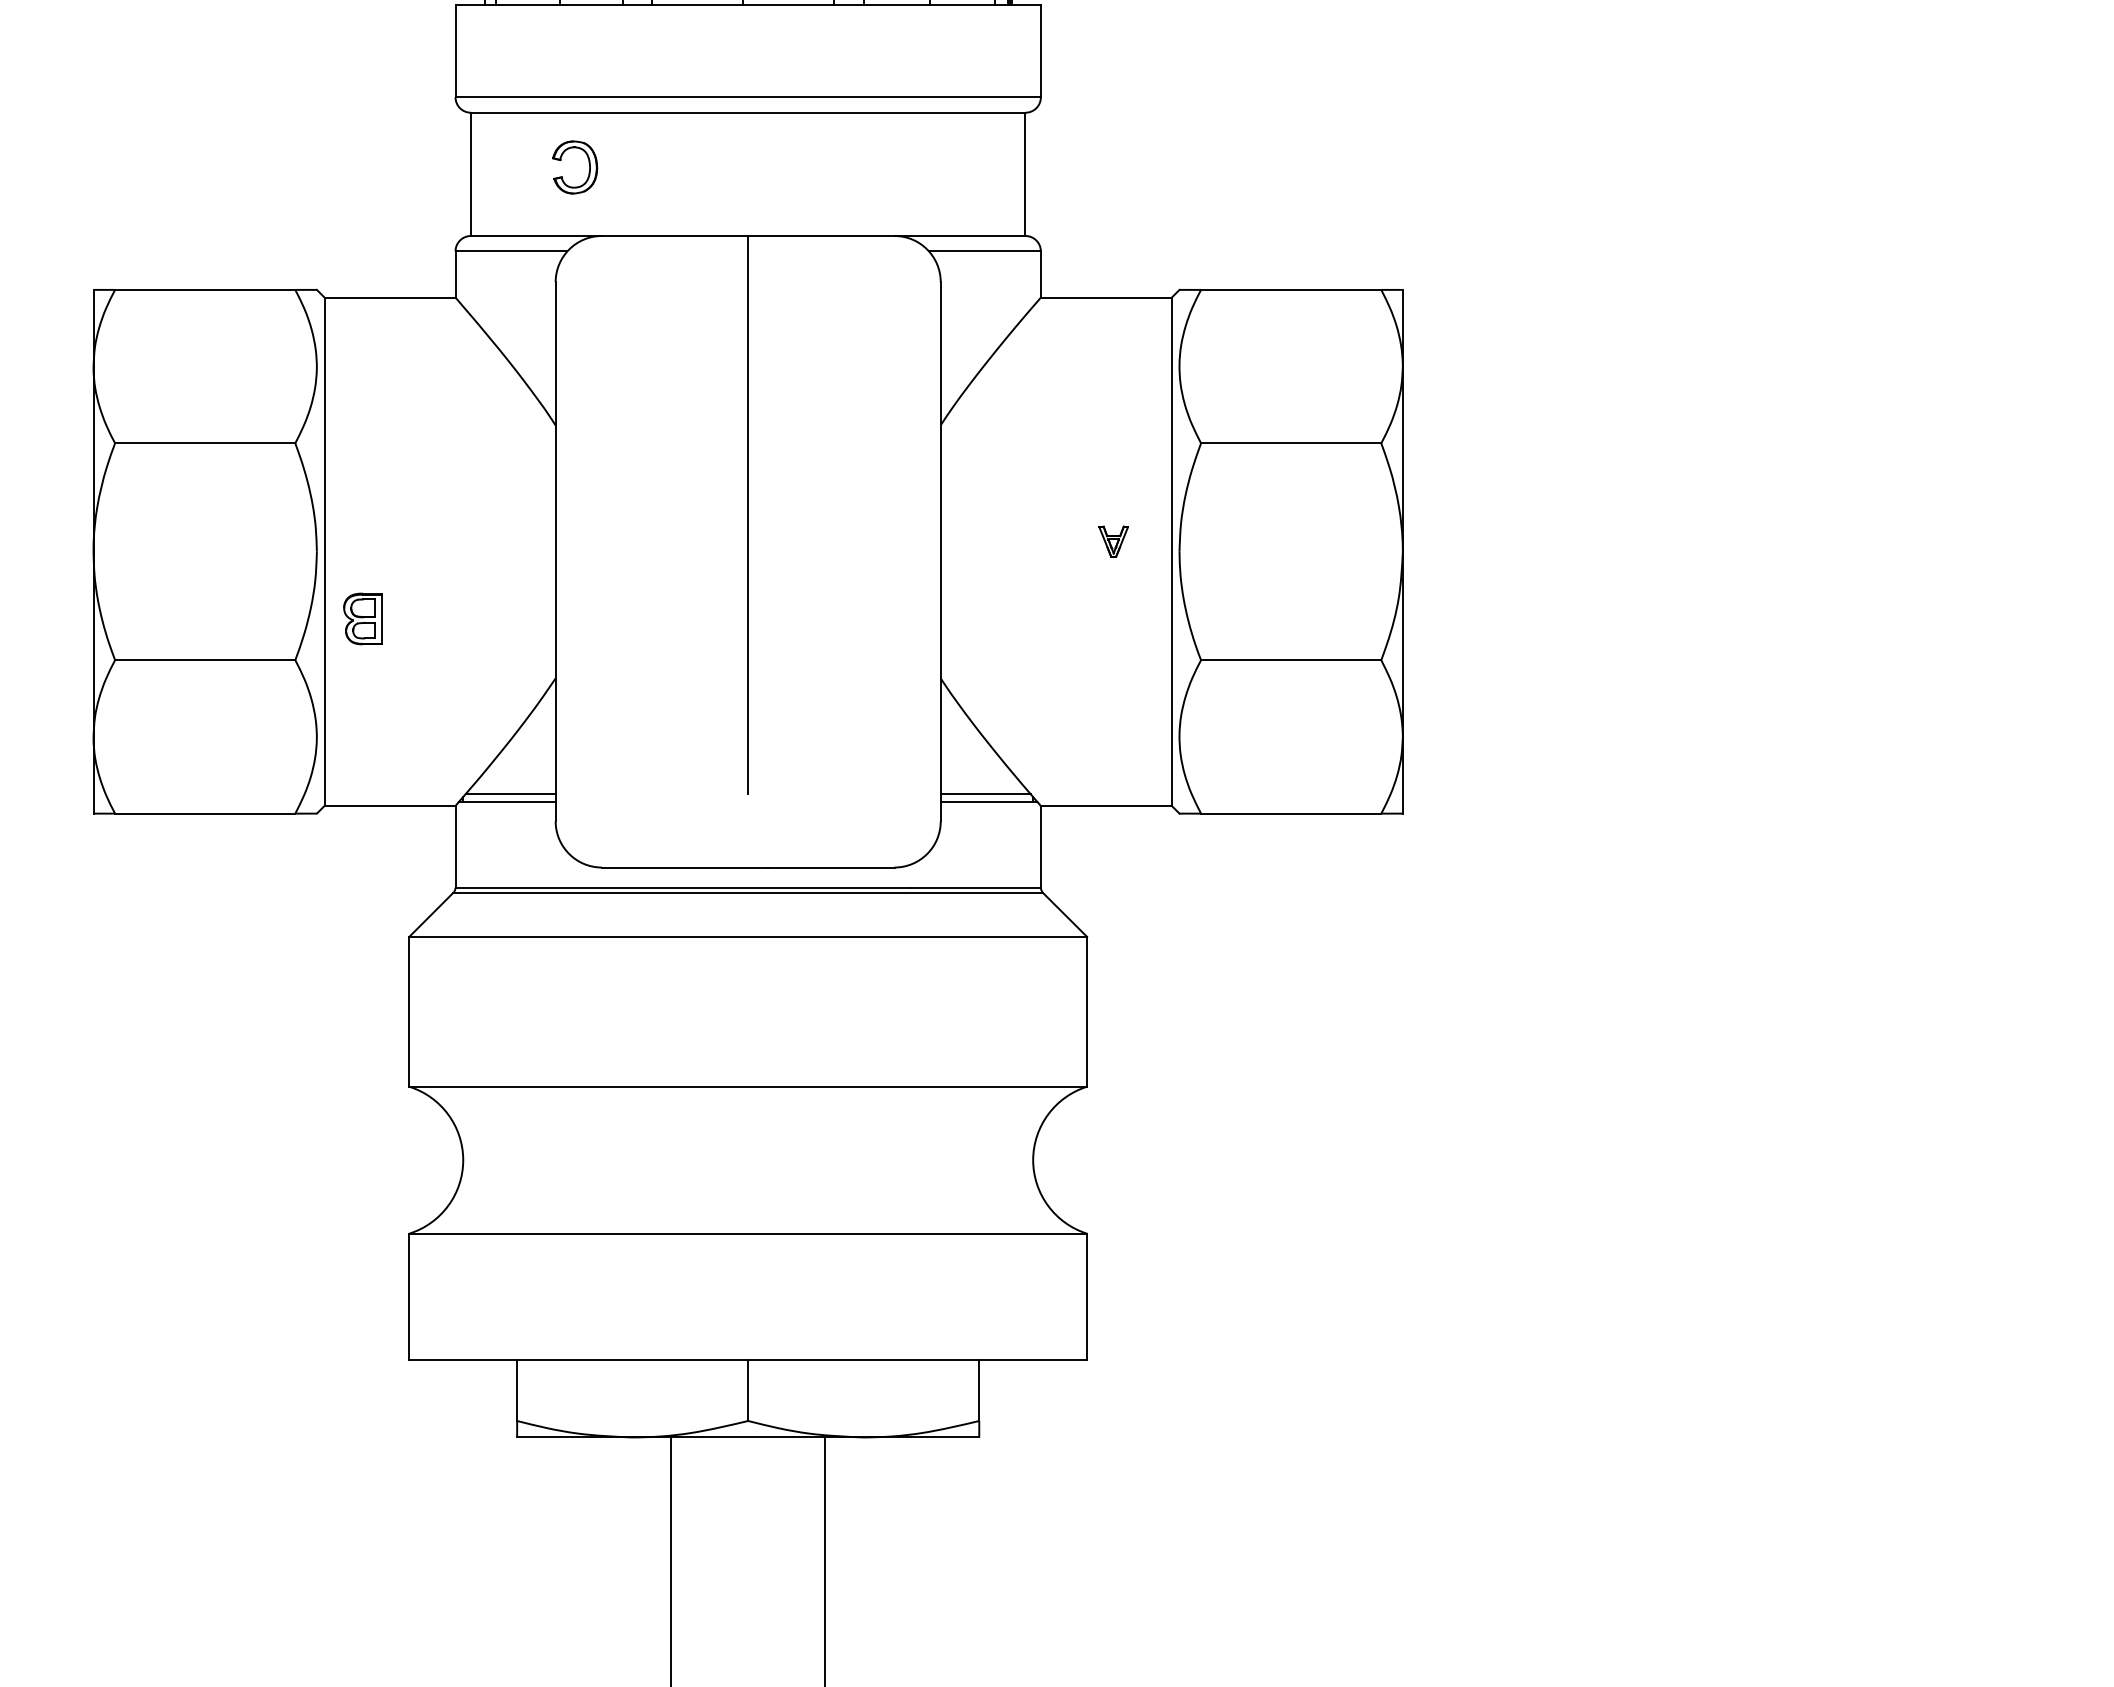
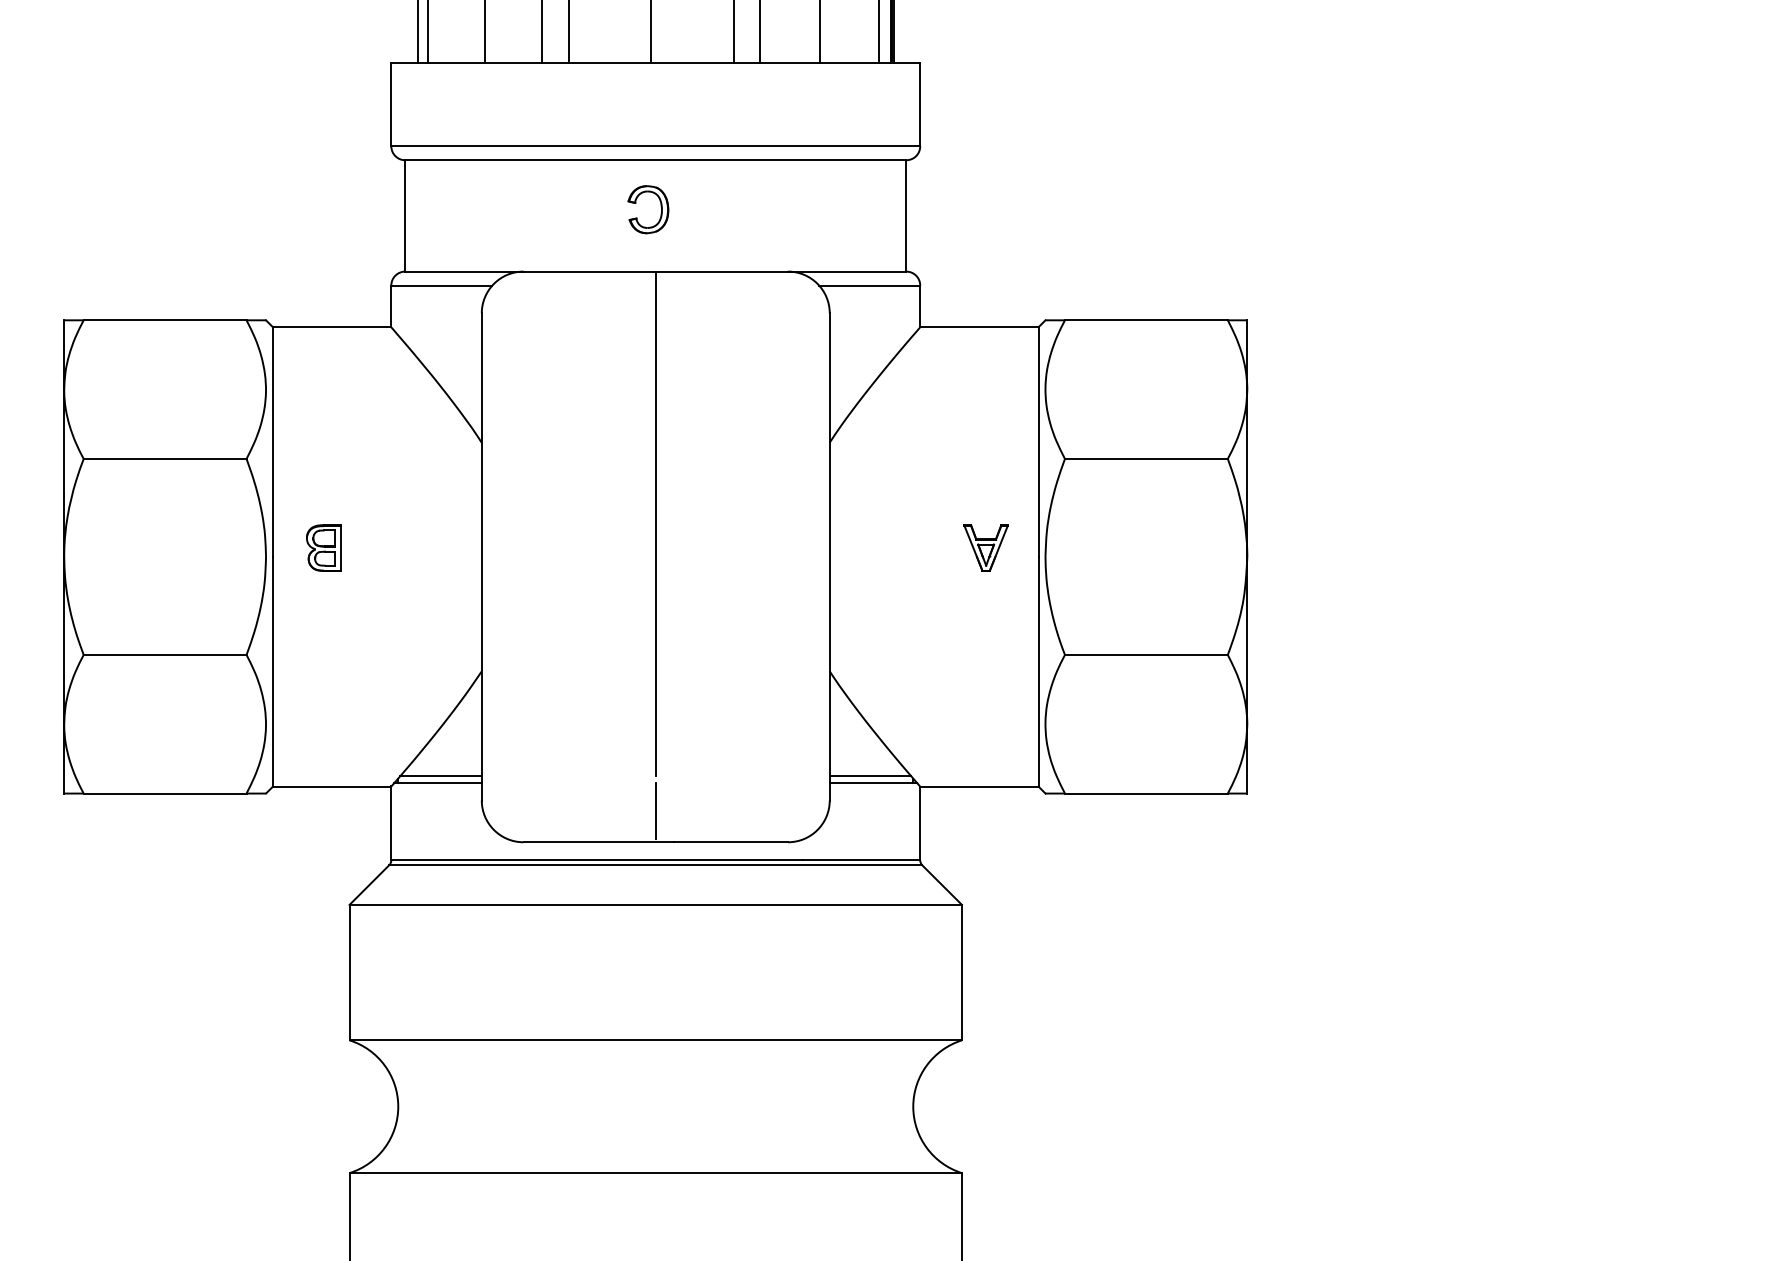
part: (588, 163) -> (660, 206), moved
part: (1113, 541) -> (985, 547), size x1.67
part: (362, 618) -> (323, 547), moved
line: (748, 833) -> (656, 811), added

